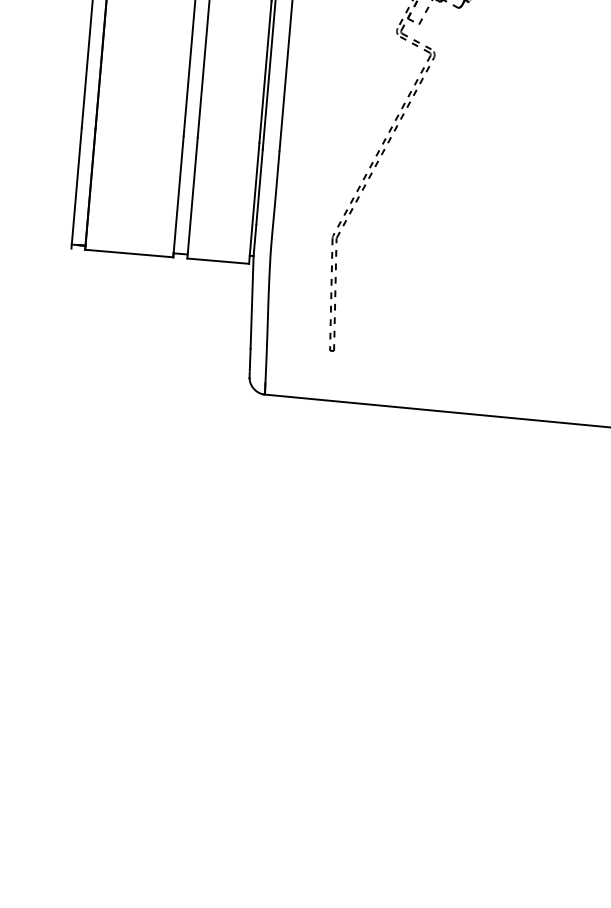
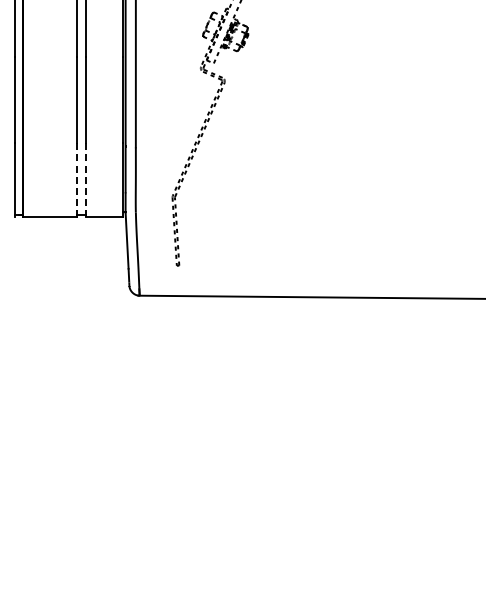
line: (177, 197) -> (76, 180), solid -> dashed
line: (192, 198) -> (85, 180), solid -> dashed

